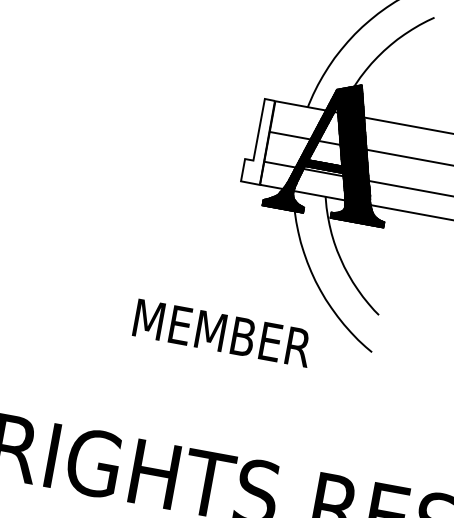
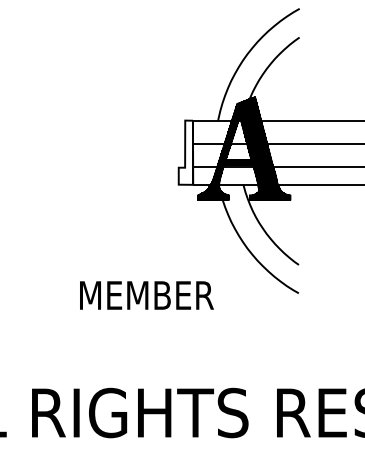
text: (222, 333) -> (146, 295), moved

